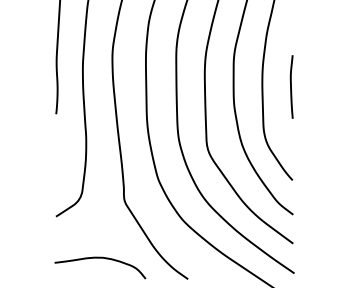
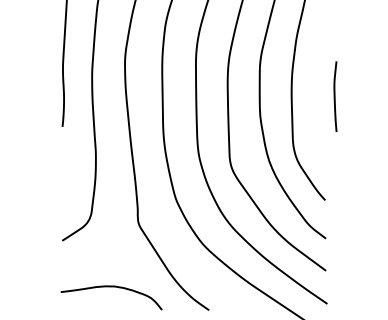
curve: (291, 86) -> (335, 96), moved

